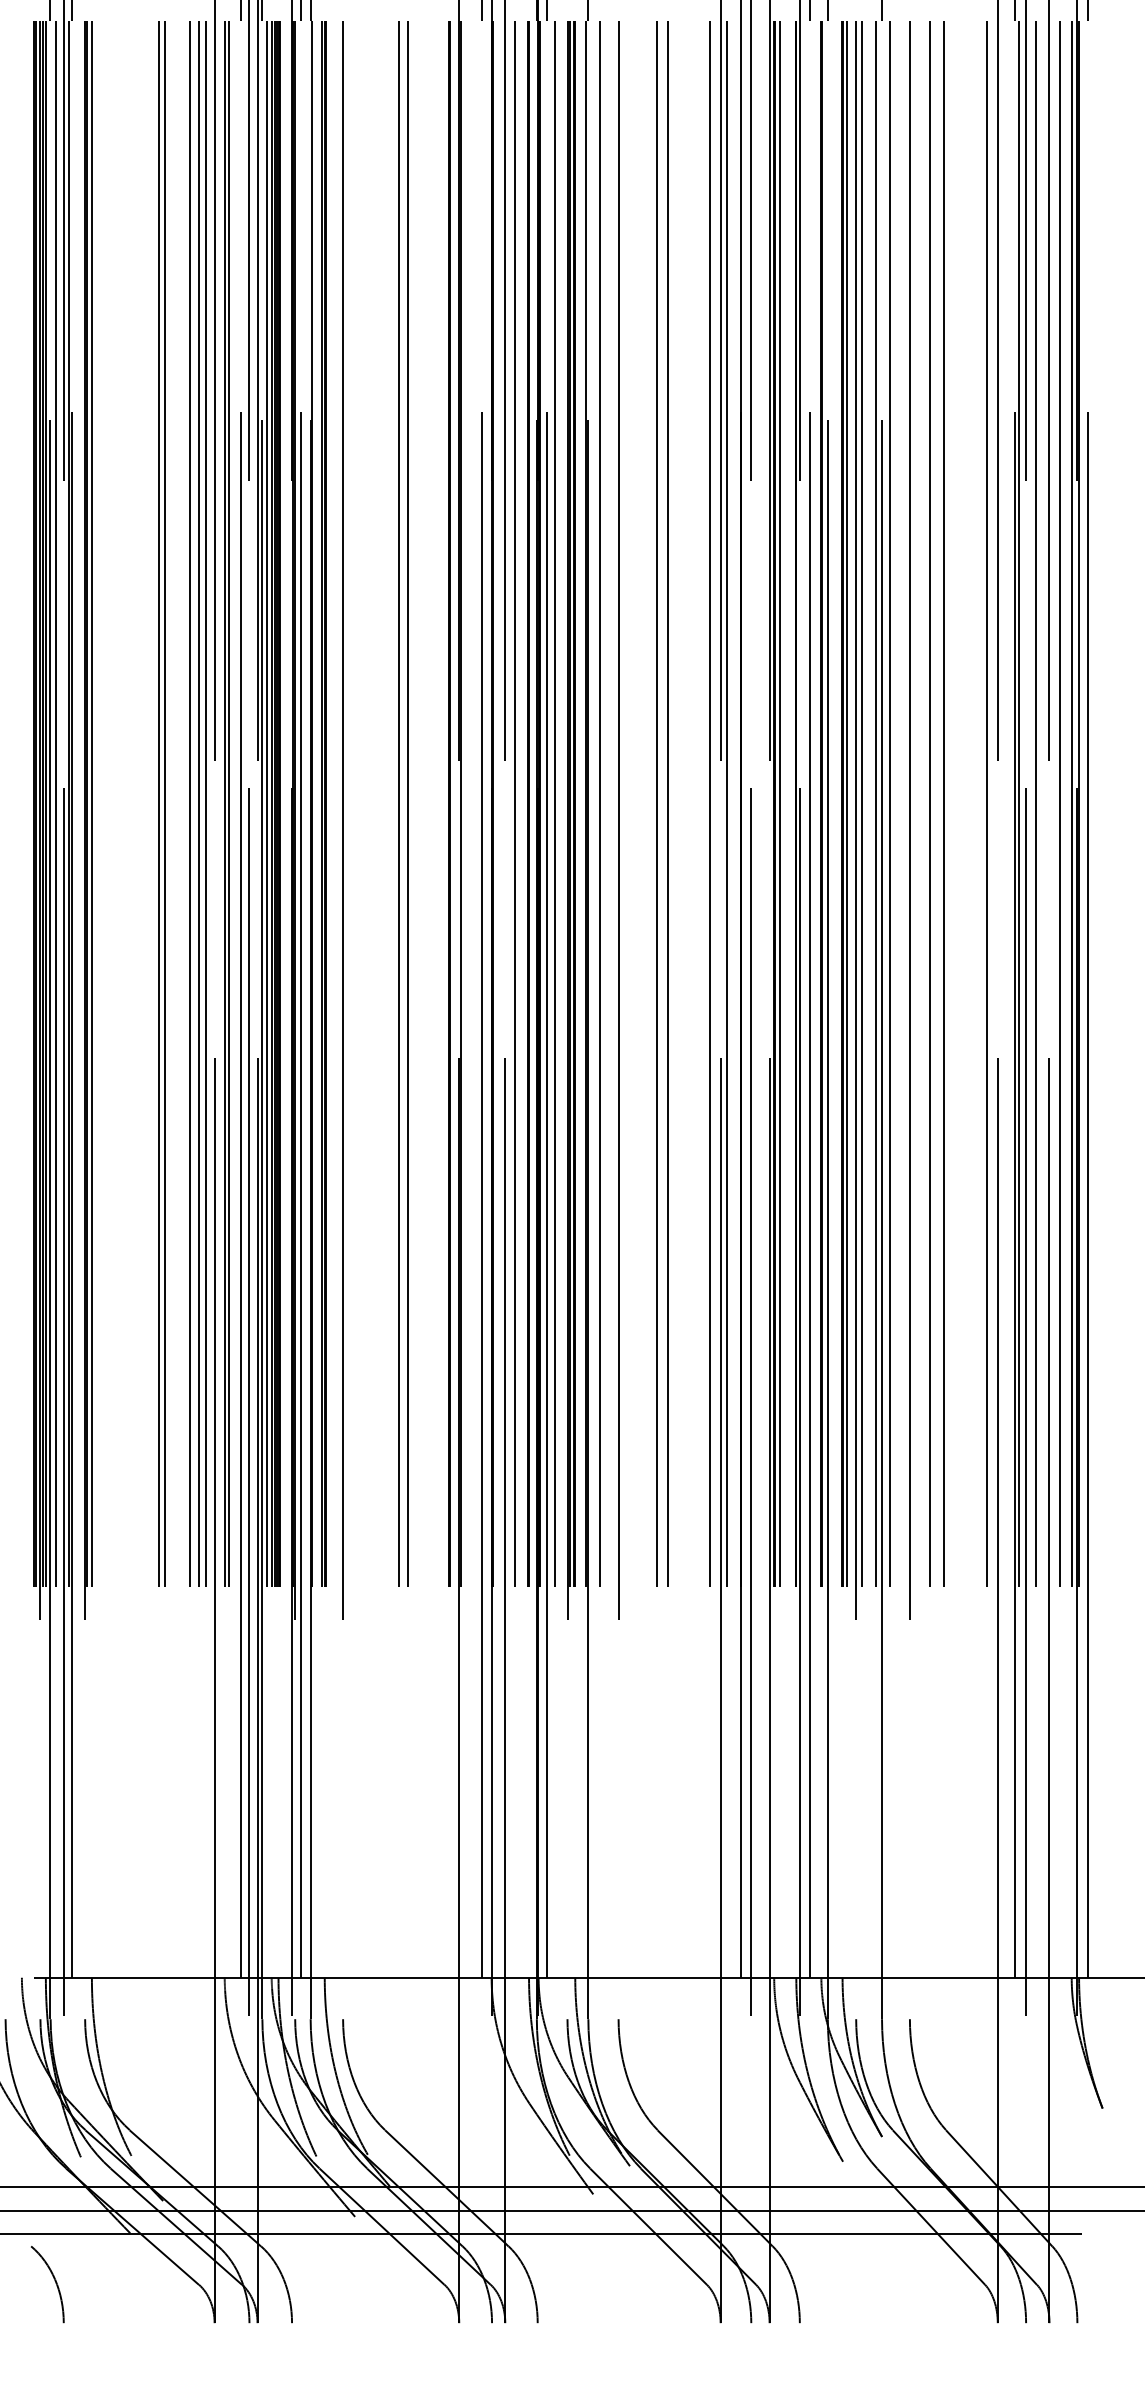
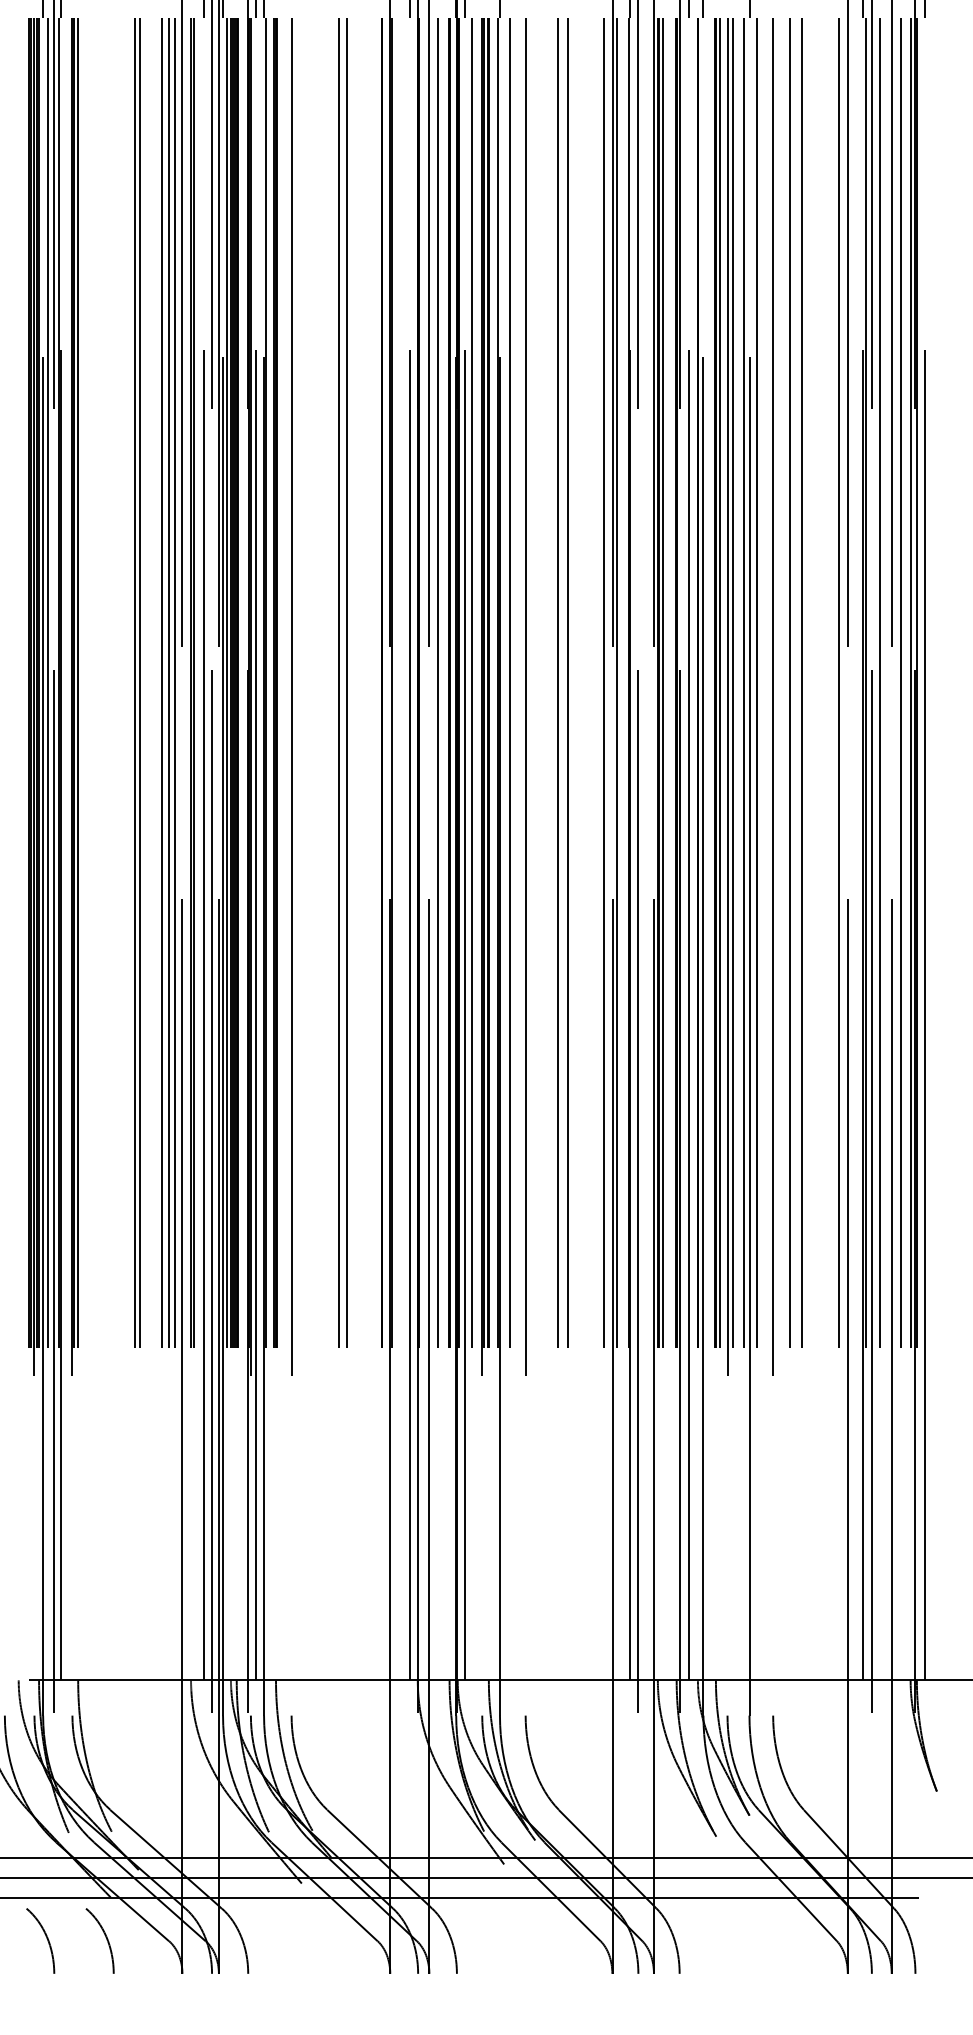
curve: (124, 2281) -> (105, 1938), added

